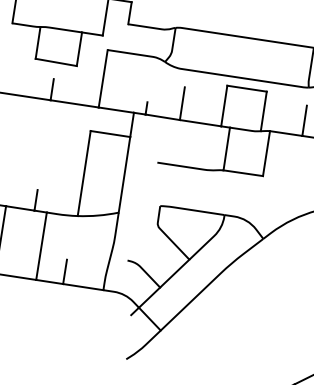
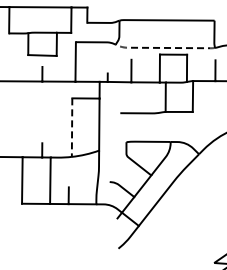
line: (238, 76) -> (166, 47), solid -> dashed
line: (84, 174) -> (72, 128), solid -> dashed

